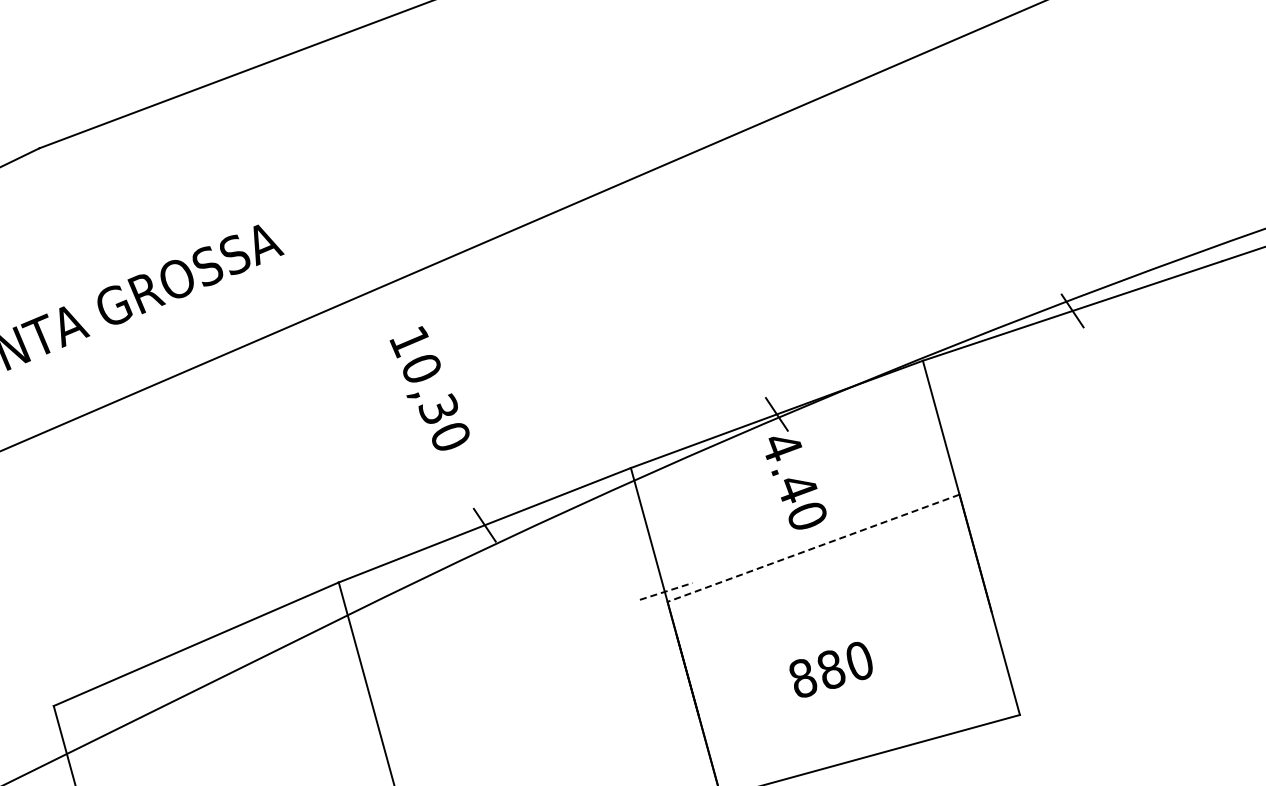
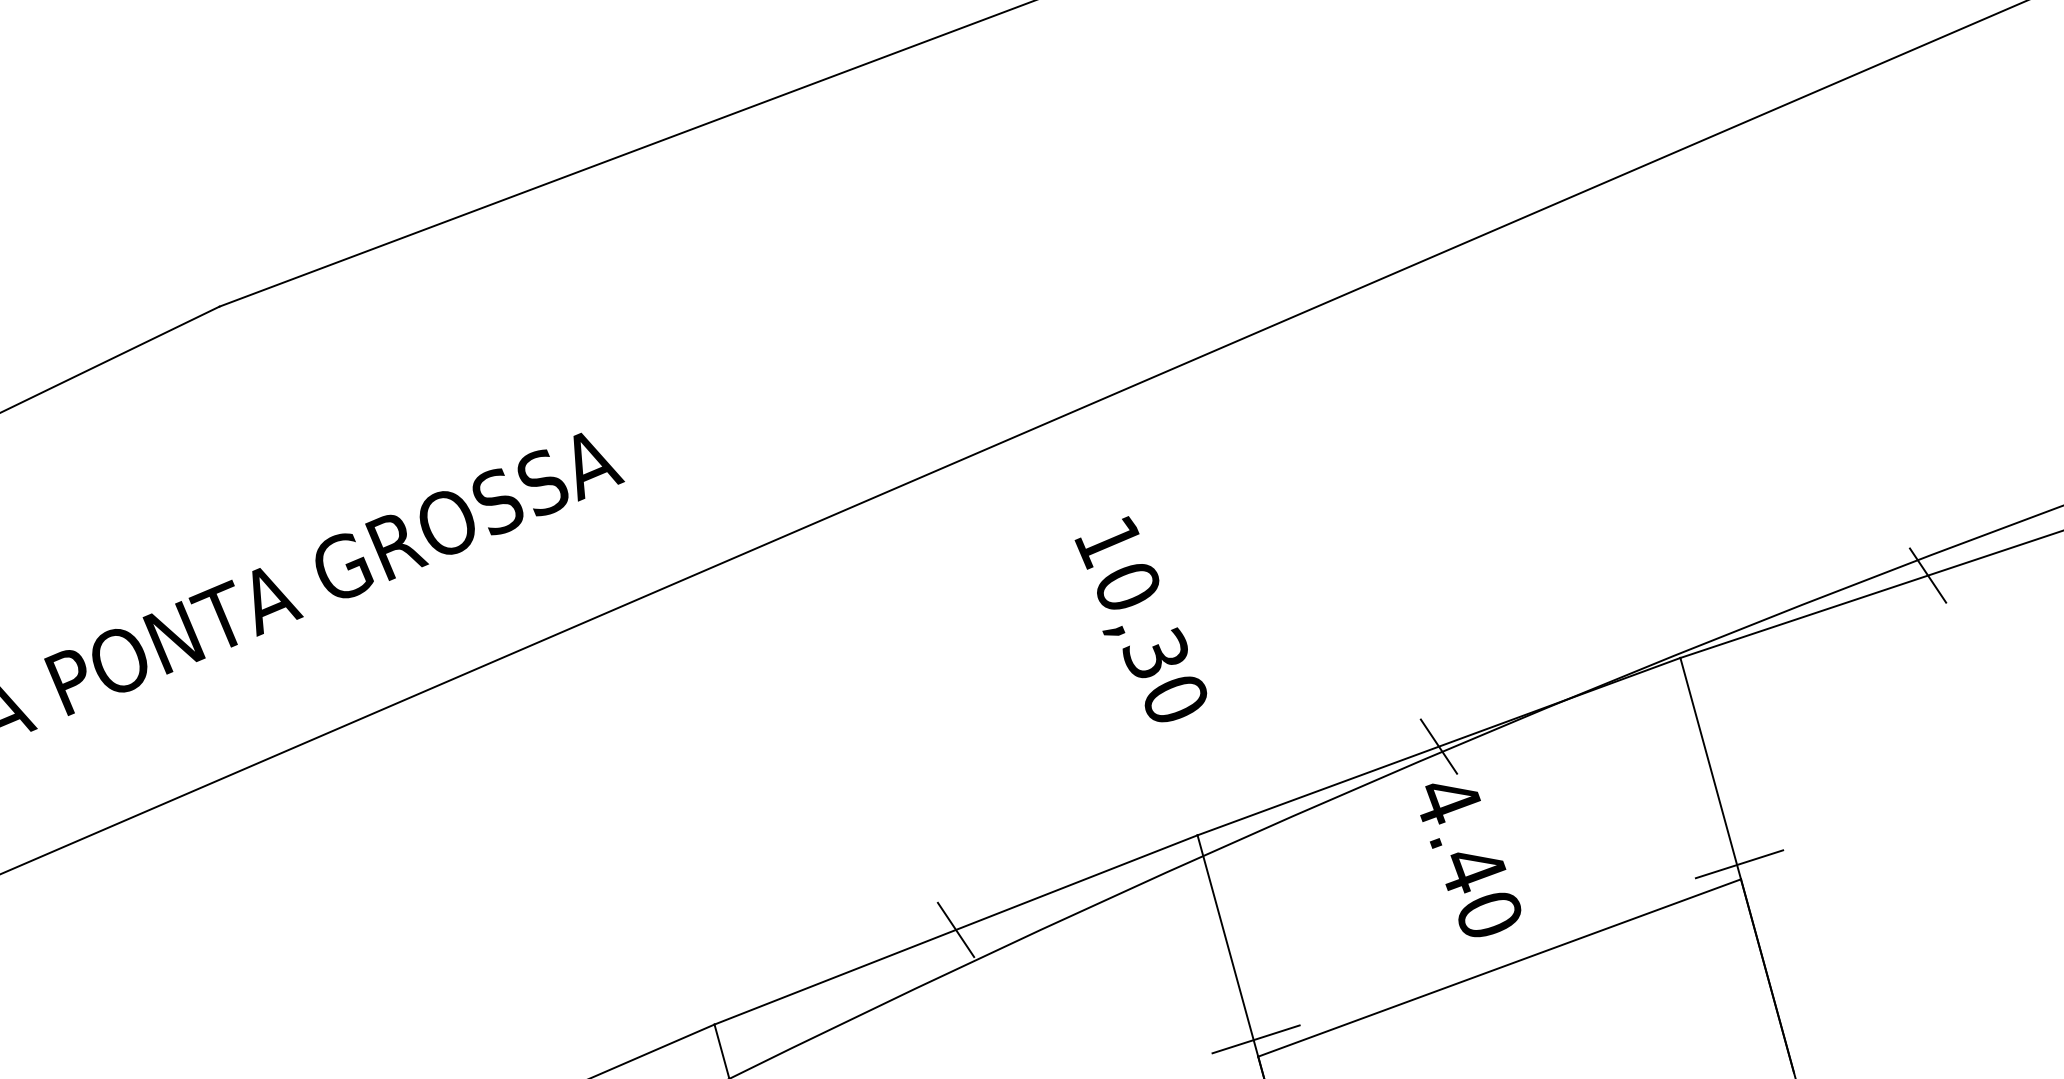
text: (429, 388) -> (1140, 619), moved
line: (958, 485) -> (1739, 864), added
line: (813, 548) -> (1499, 968), dashed -> solid
line: (666, 591) -> (1256, 1039), dashed -> solid

